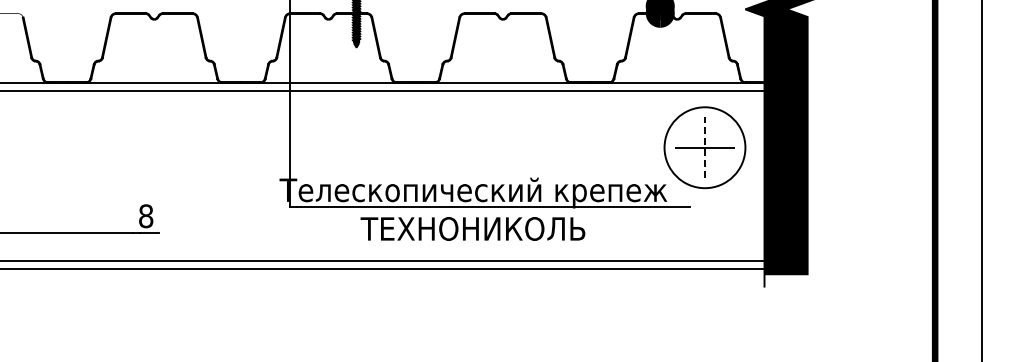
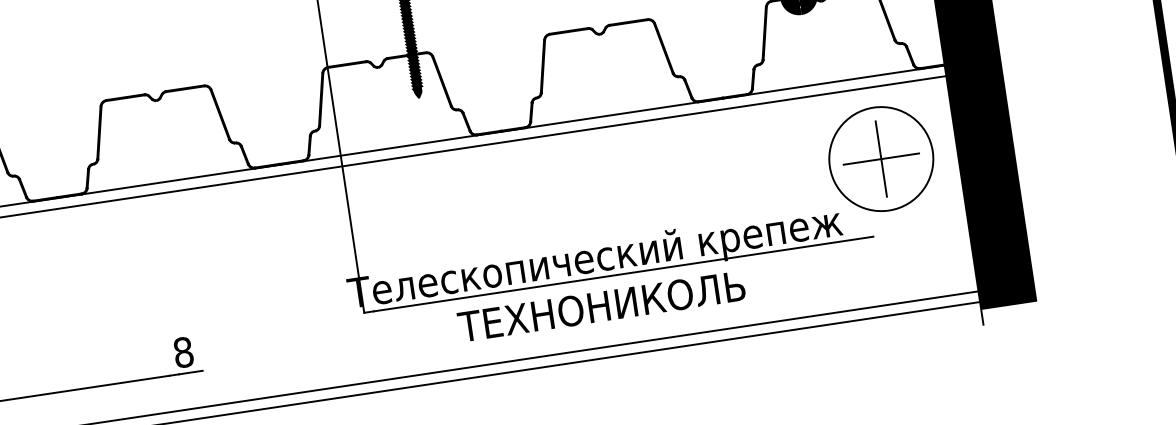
line: (704, 147) -> (880, 158), dashed -> solid

